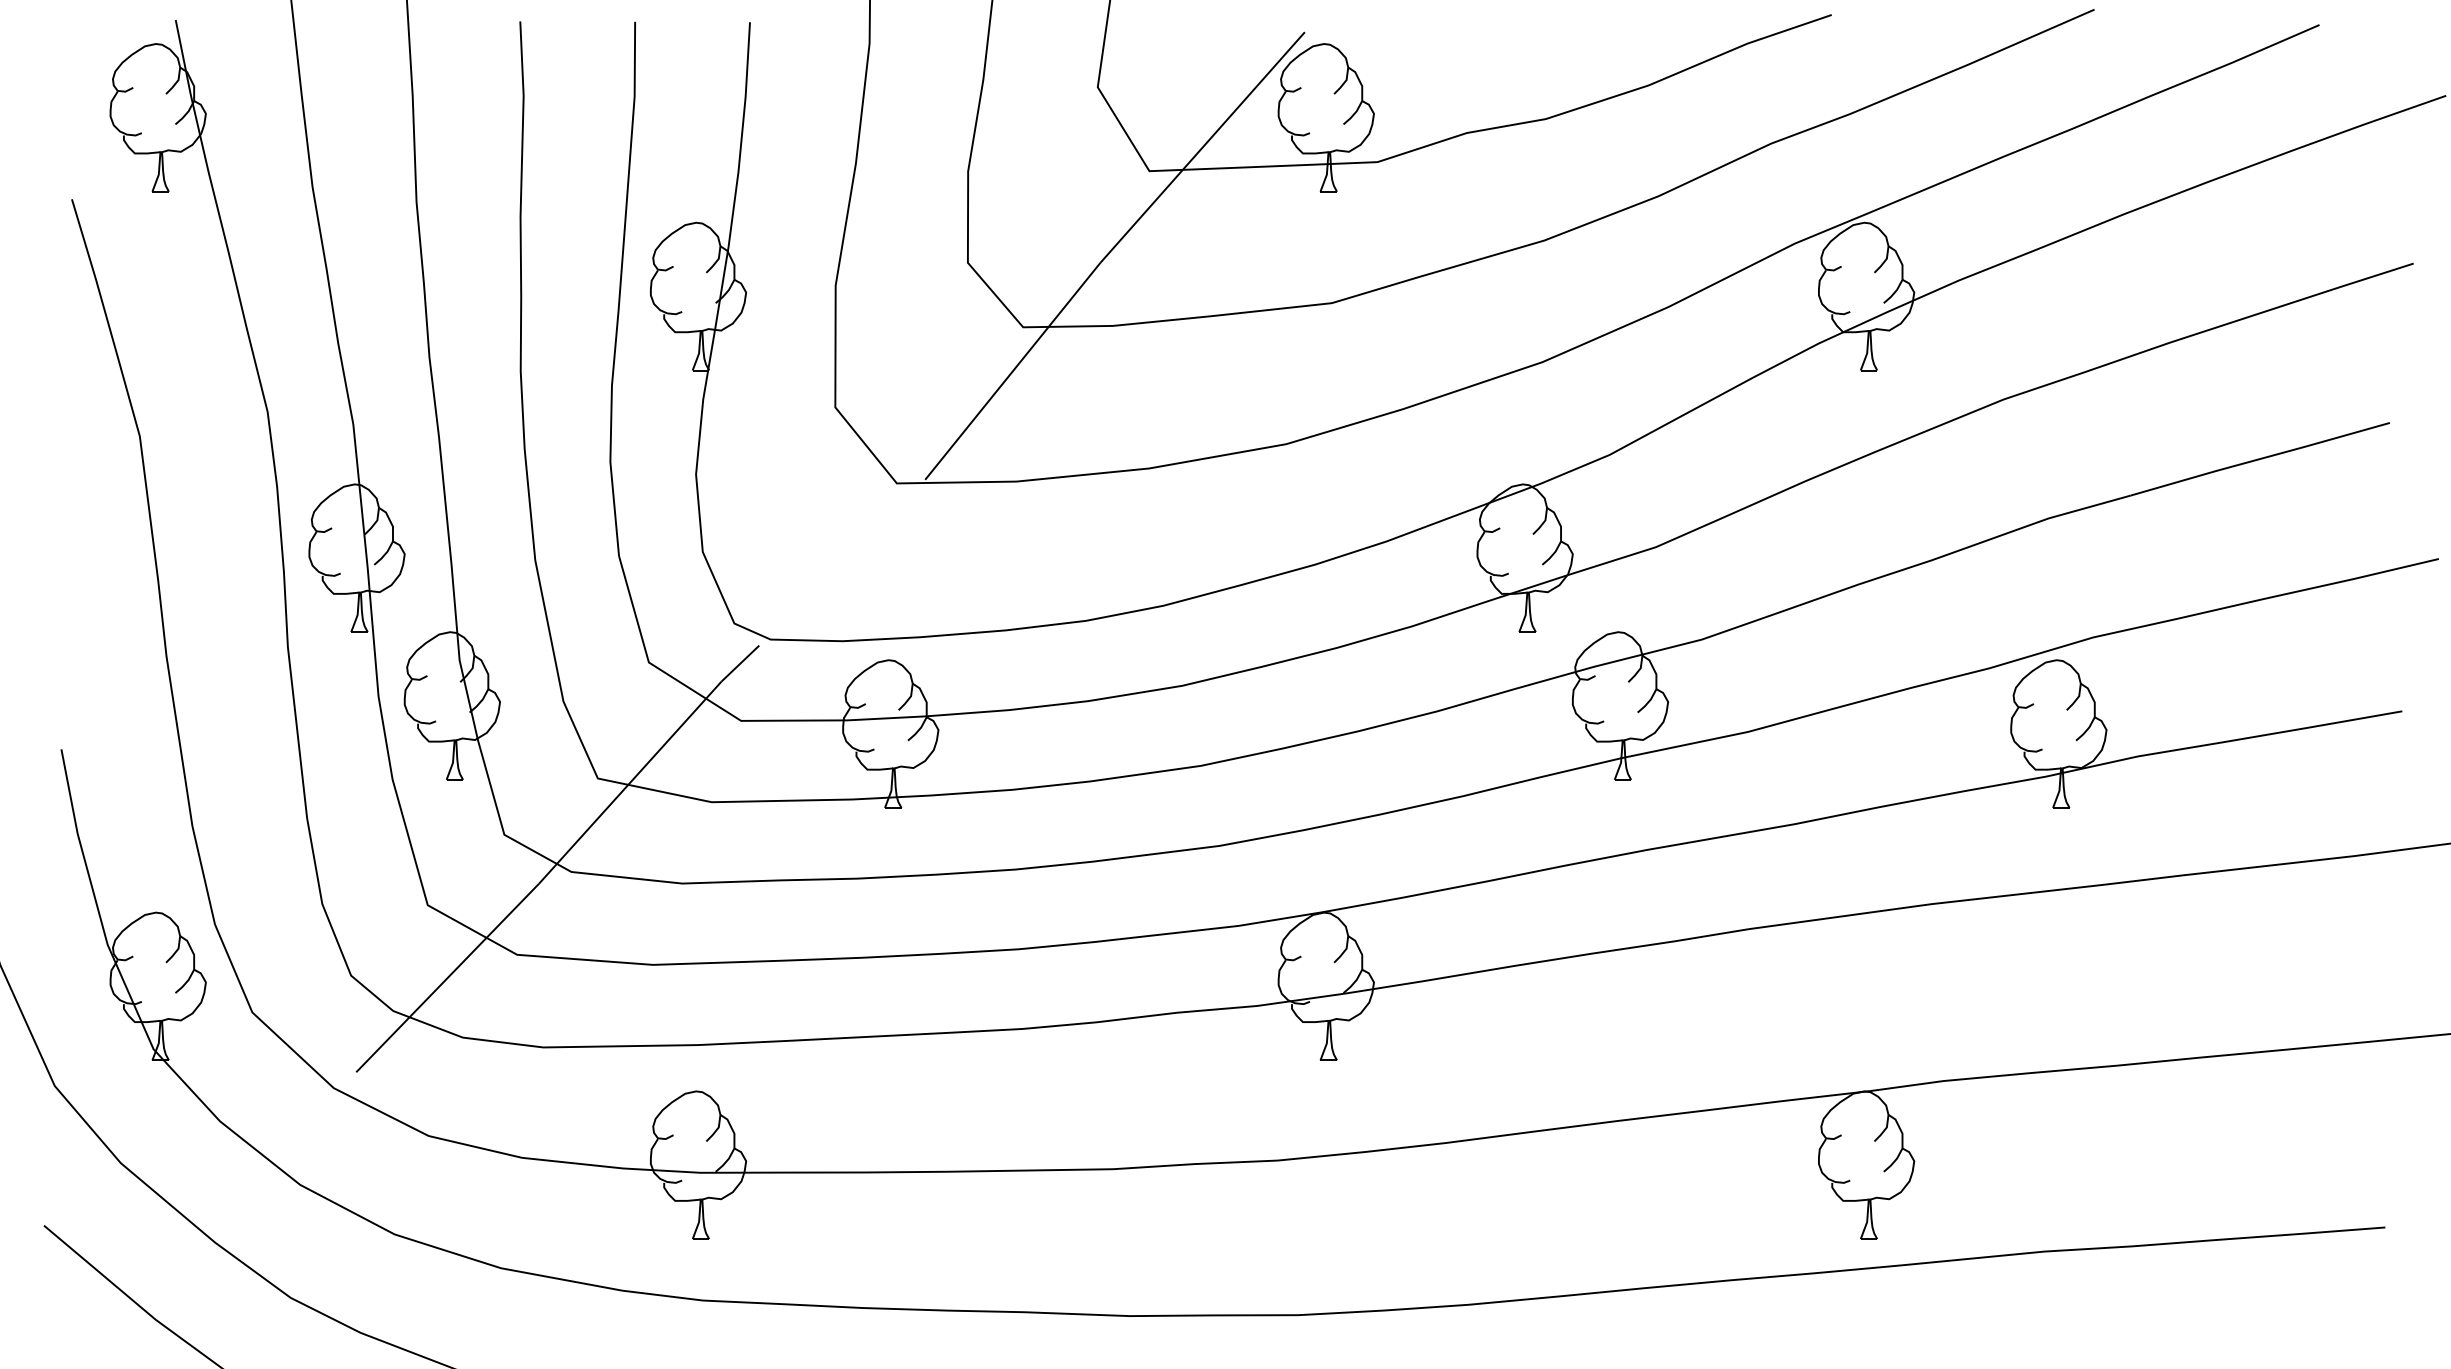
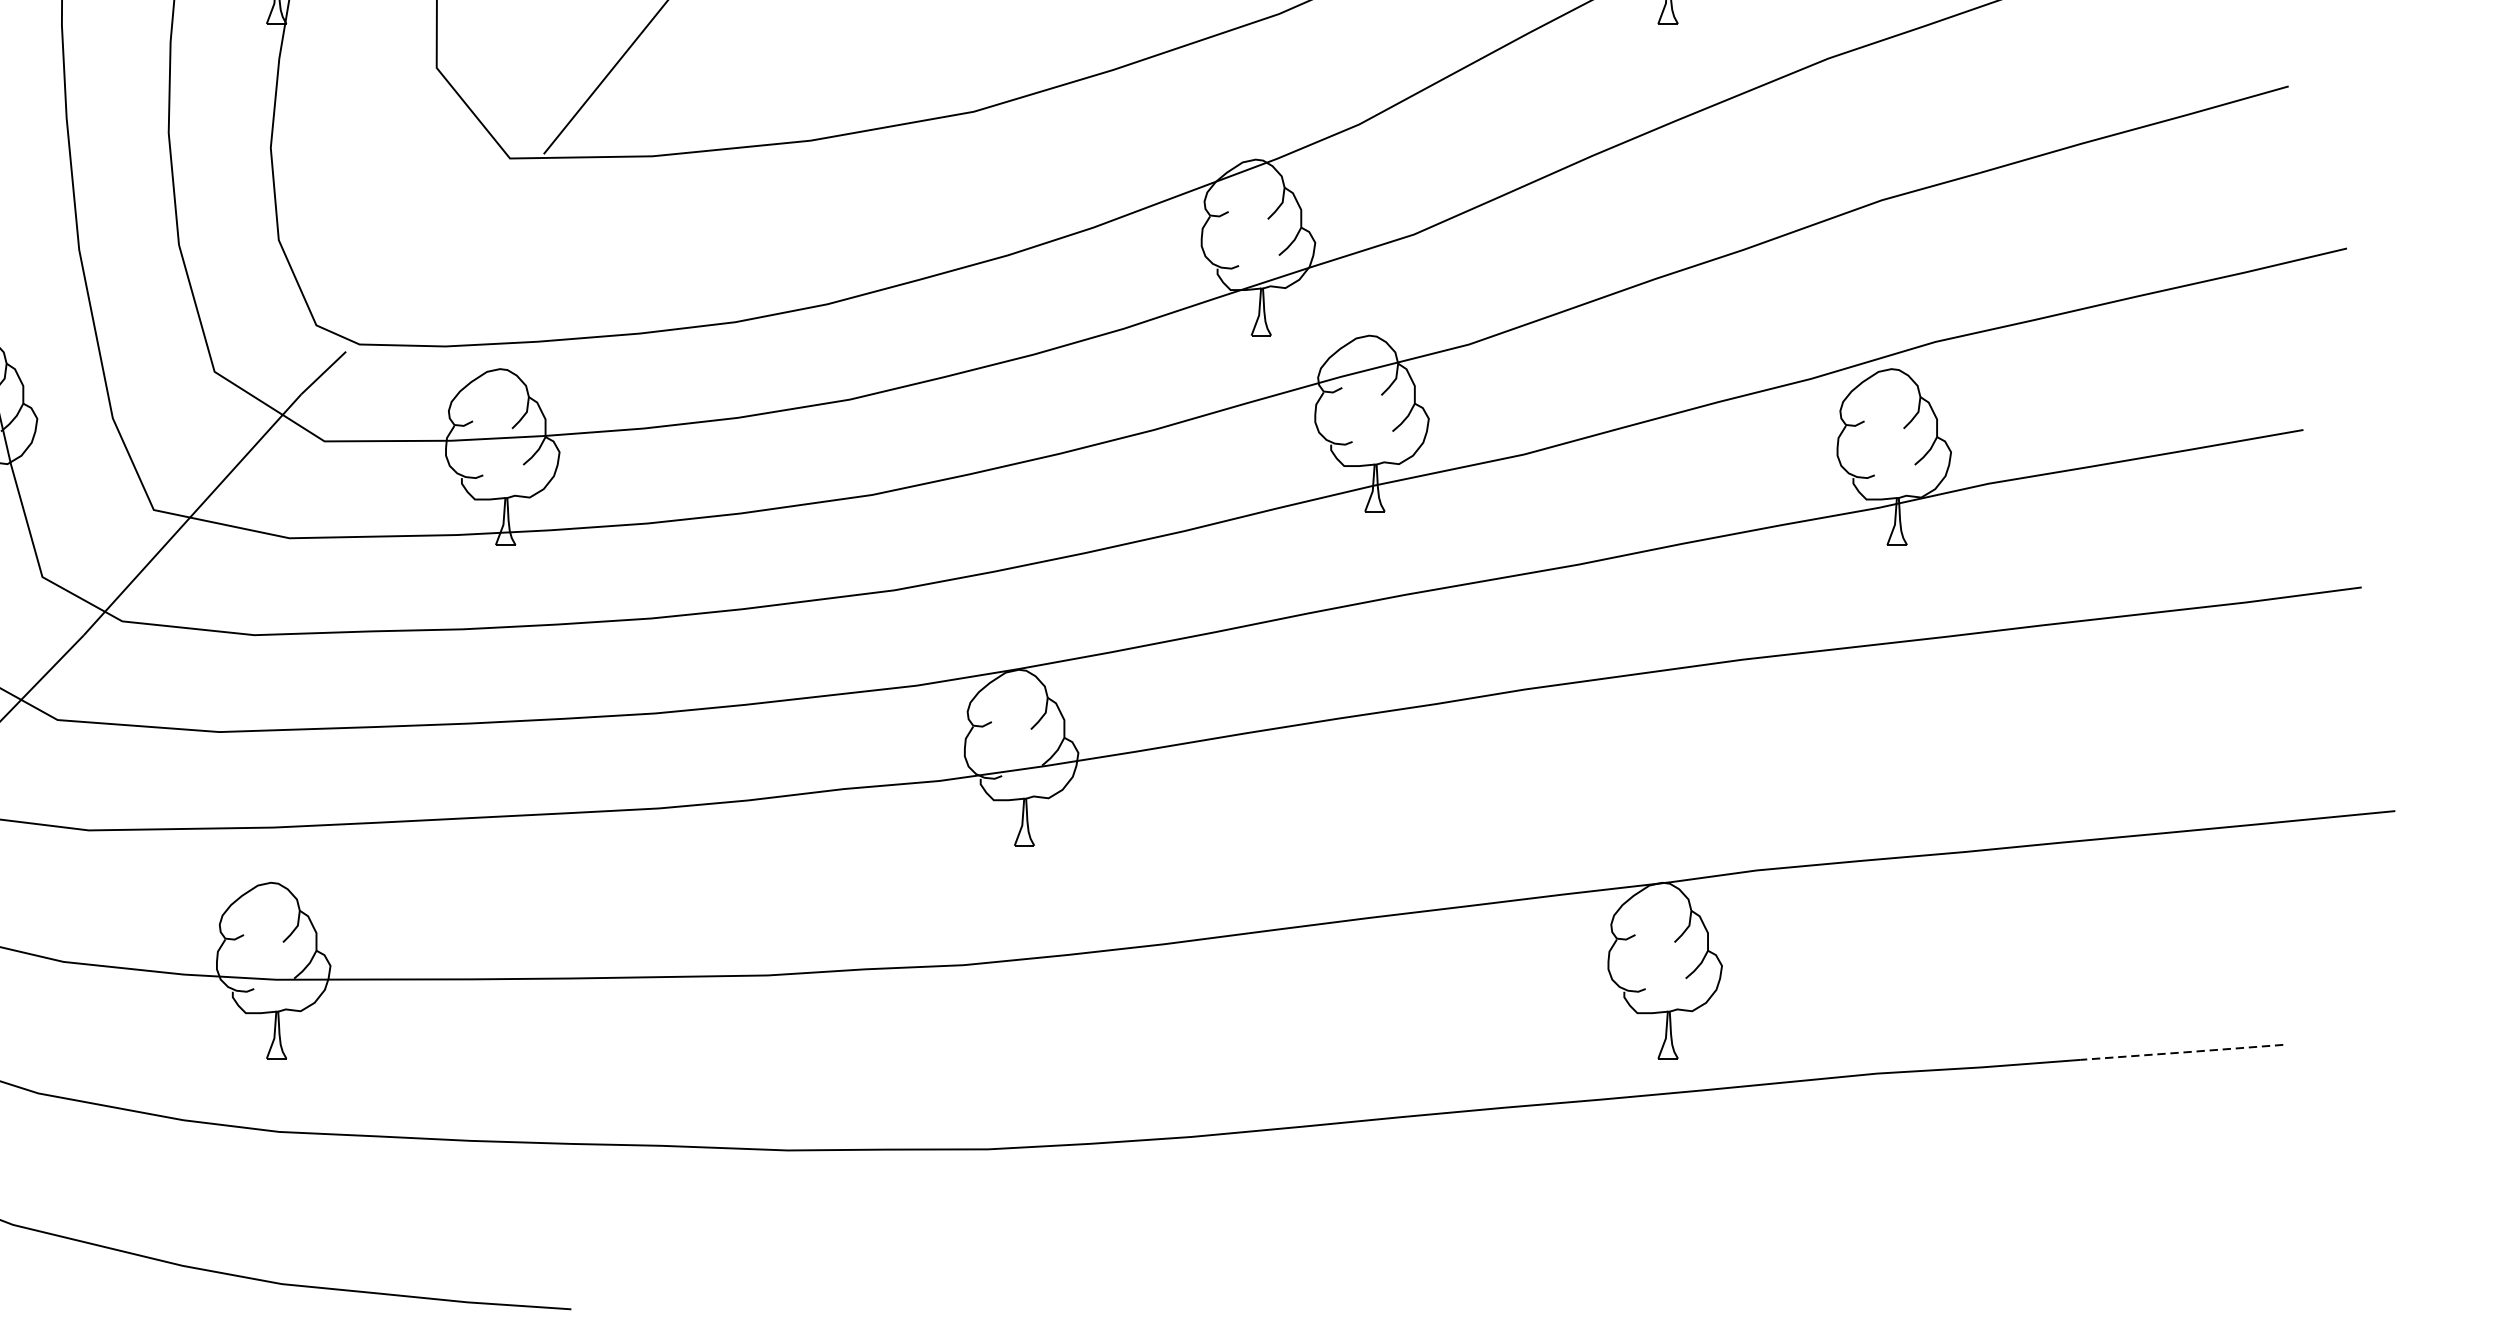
line: (2299, 1233) -> (2180, 1052), solid -> dashed

